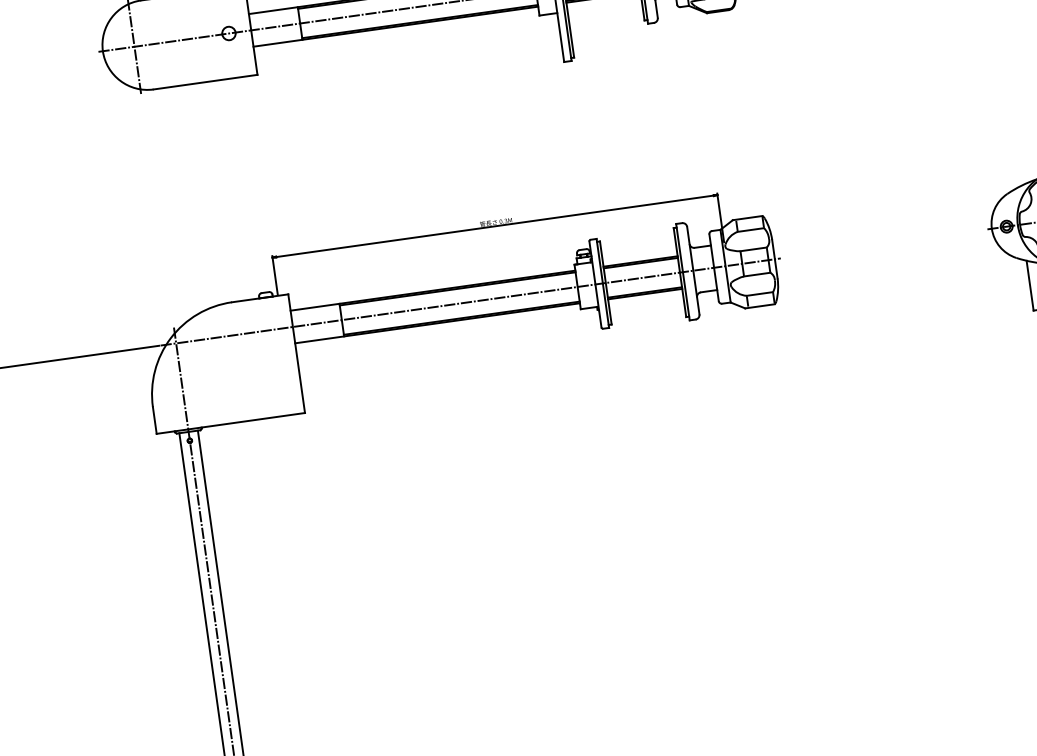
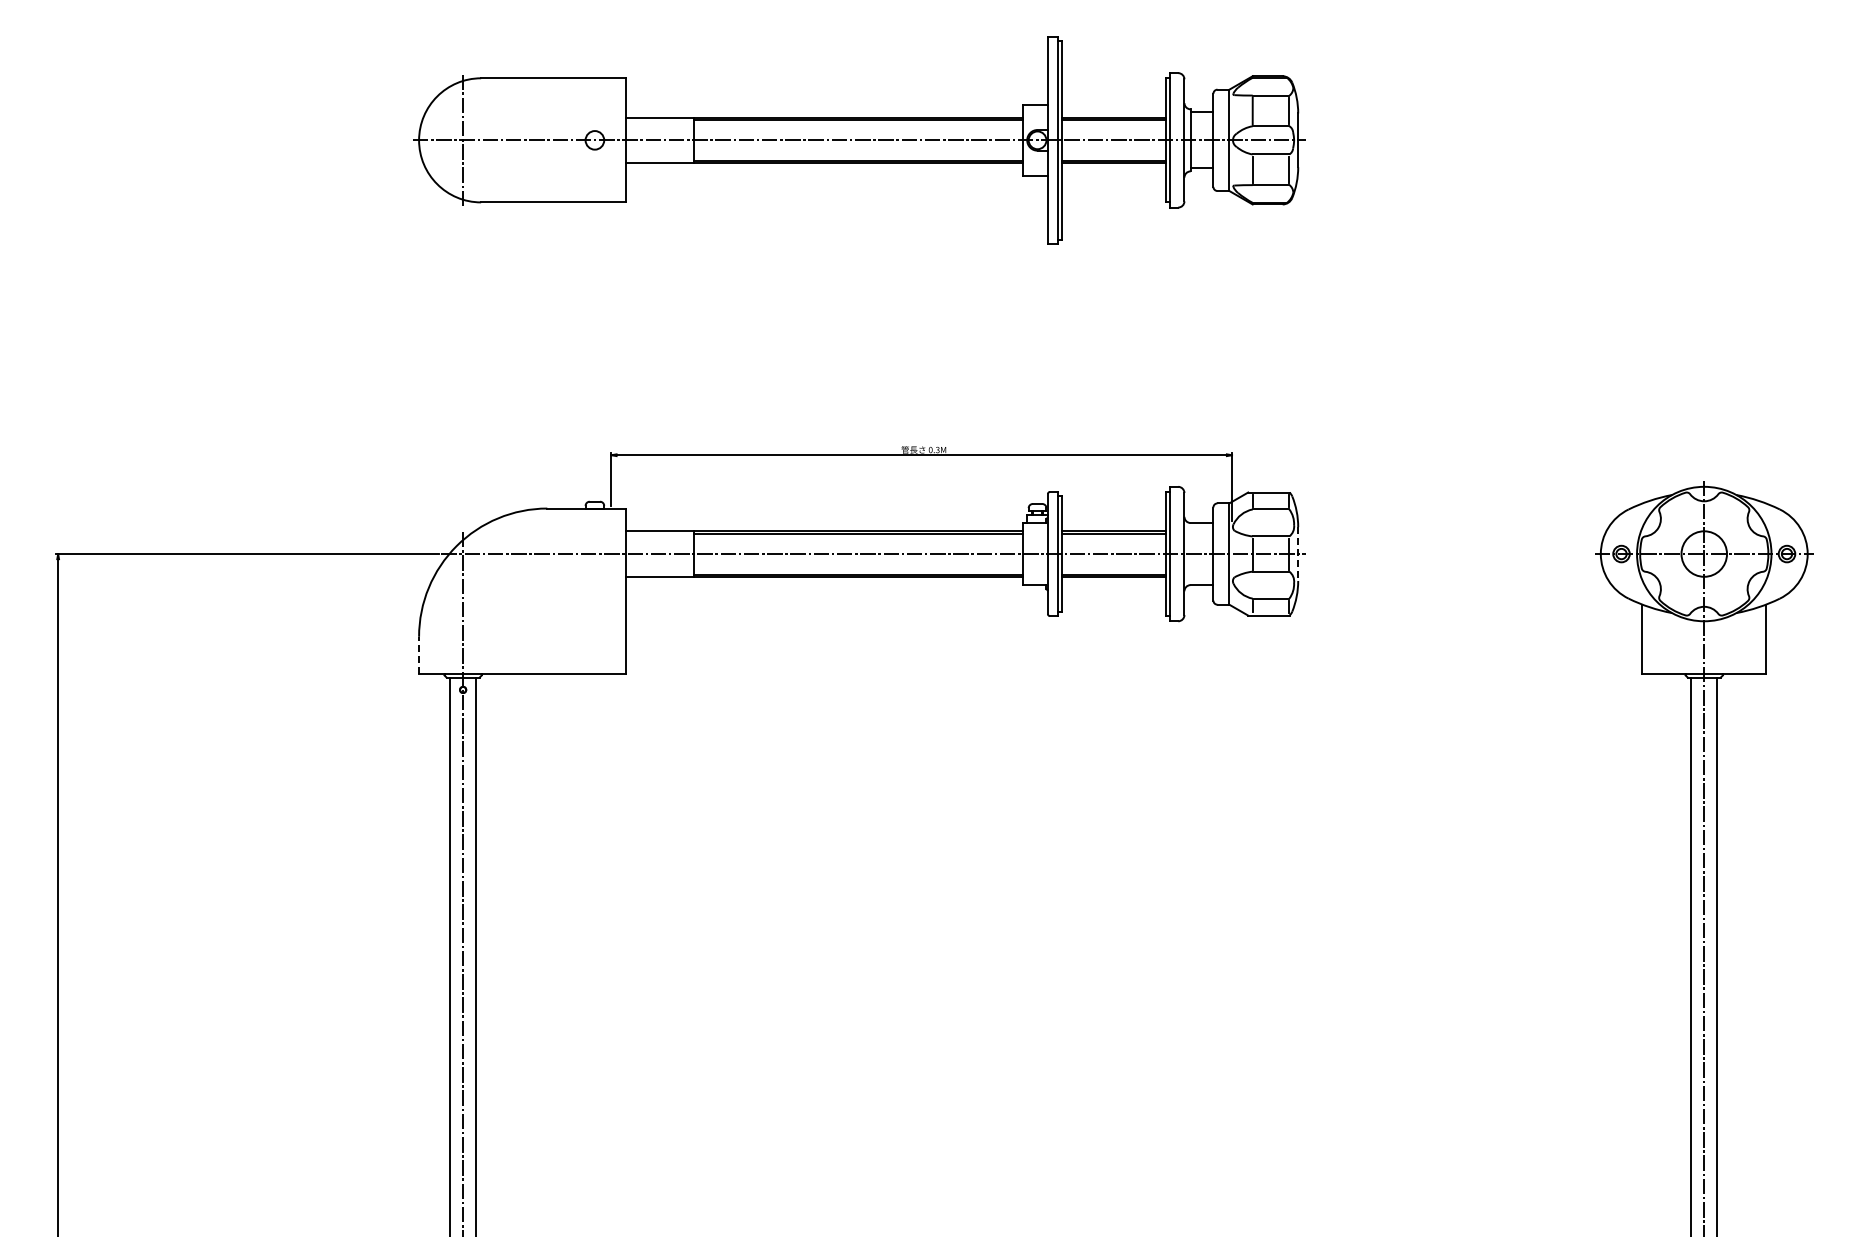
line: (775, 259) -> (1298, 554), solid -> dashed
line: (155, 420) -> (419, 655), solid -> dashed

